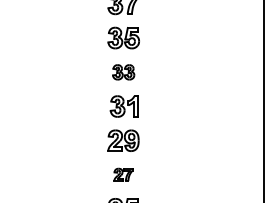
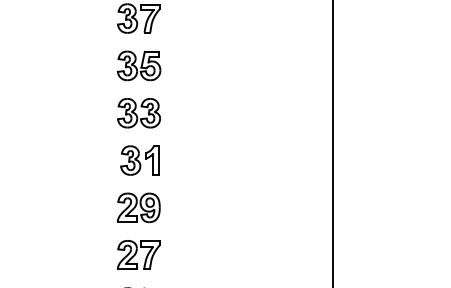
part: (123, 72) -> (138, 113), size x1.43
part: (123, 174) -> (138, 254), size x1.67

